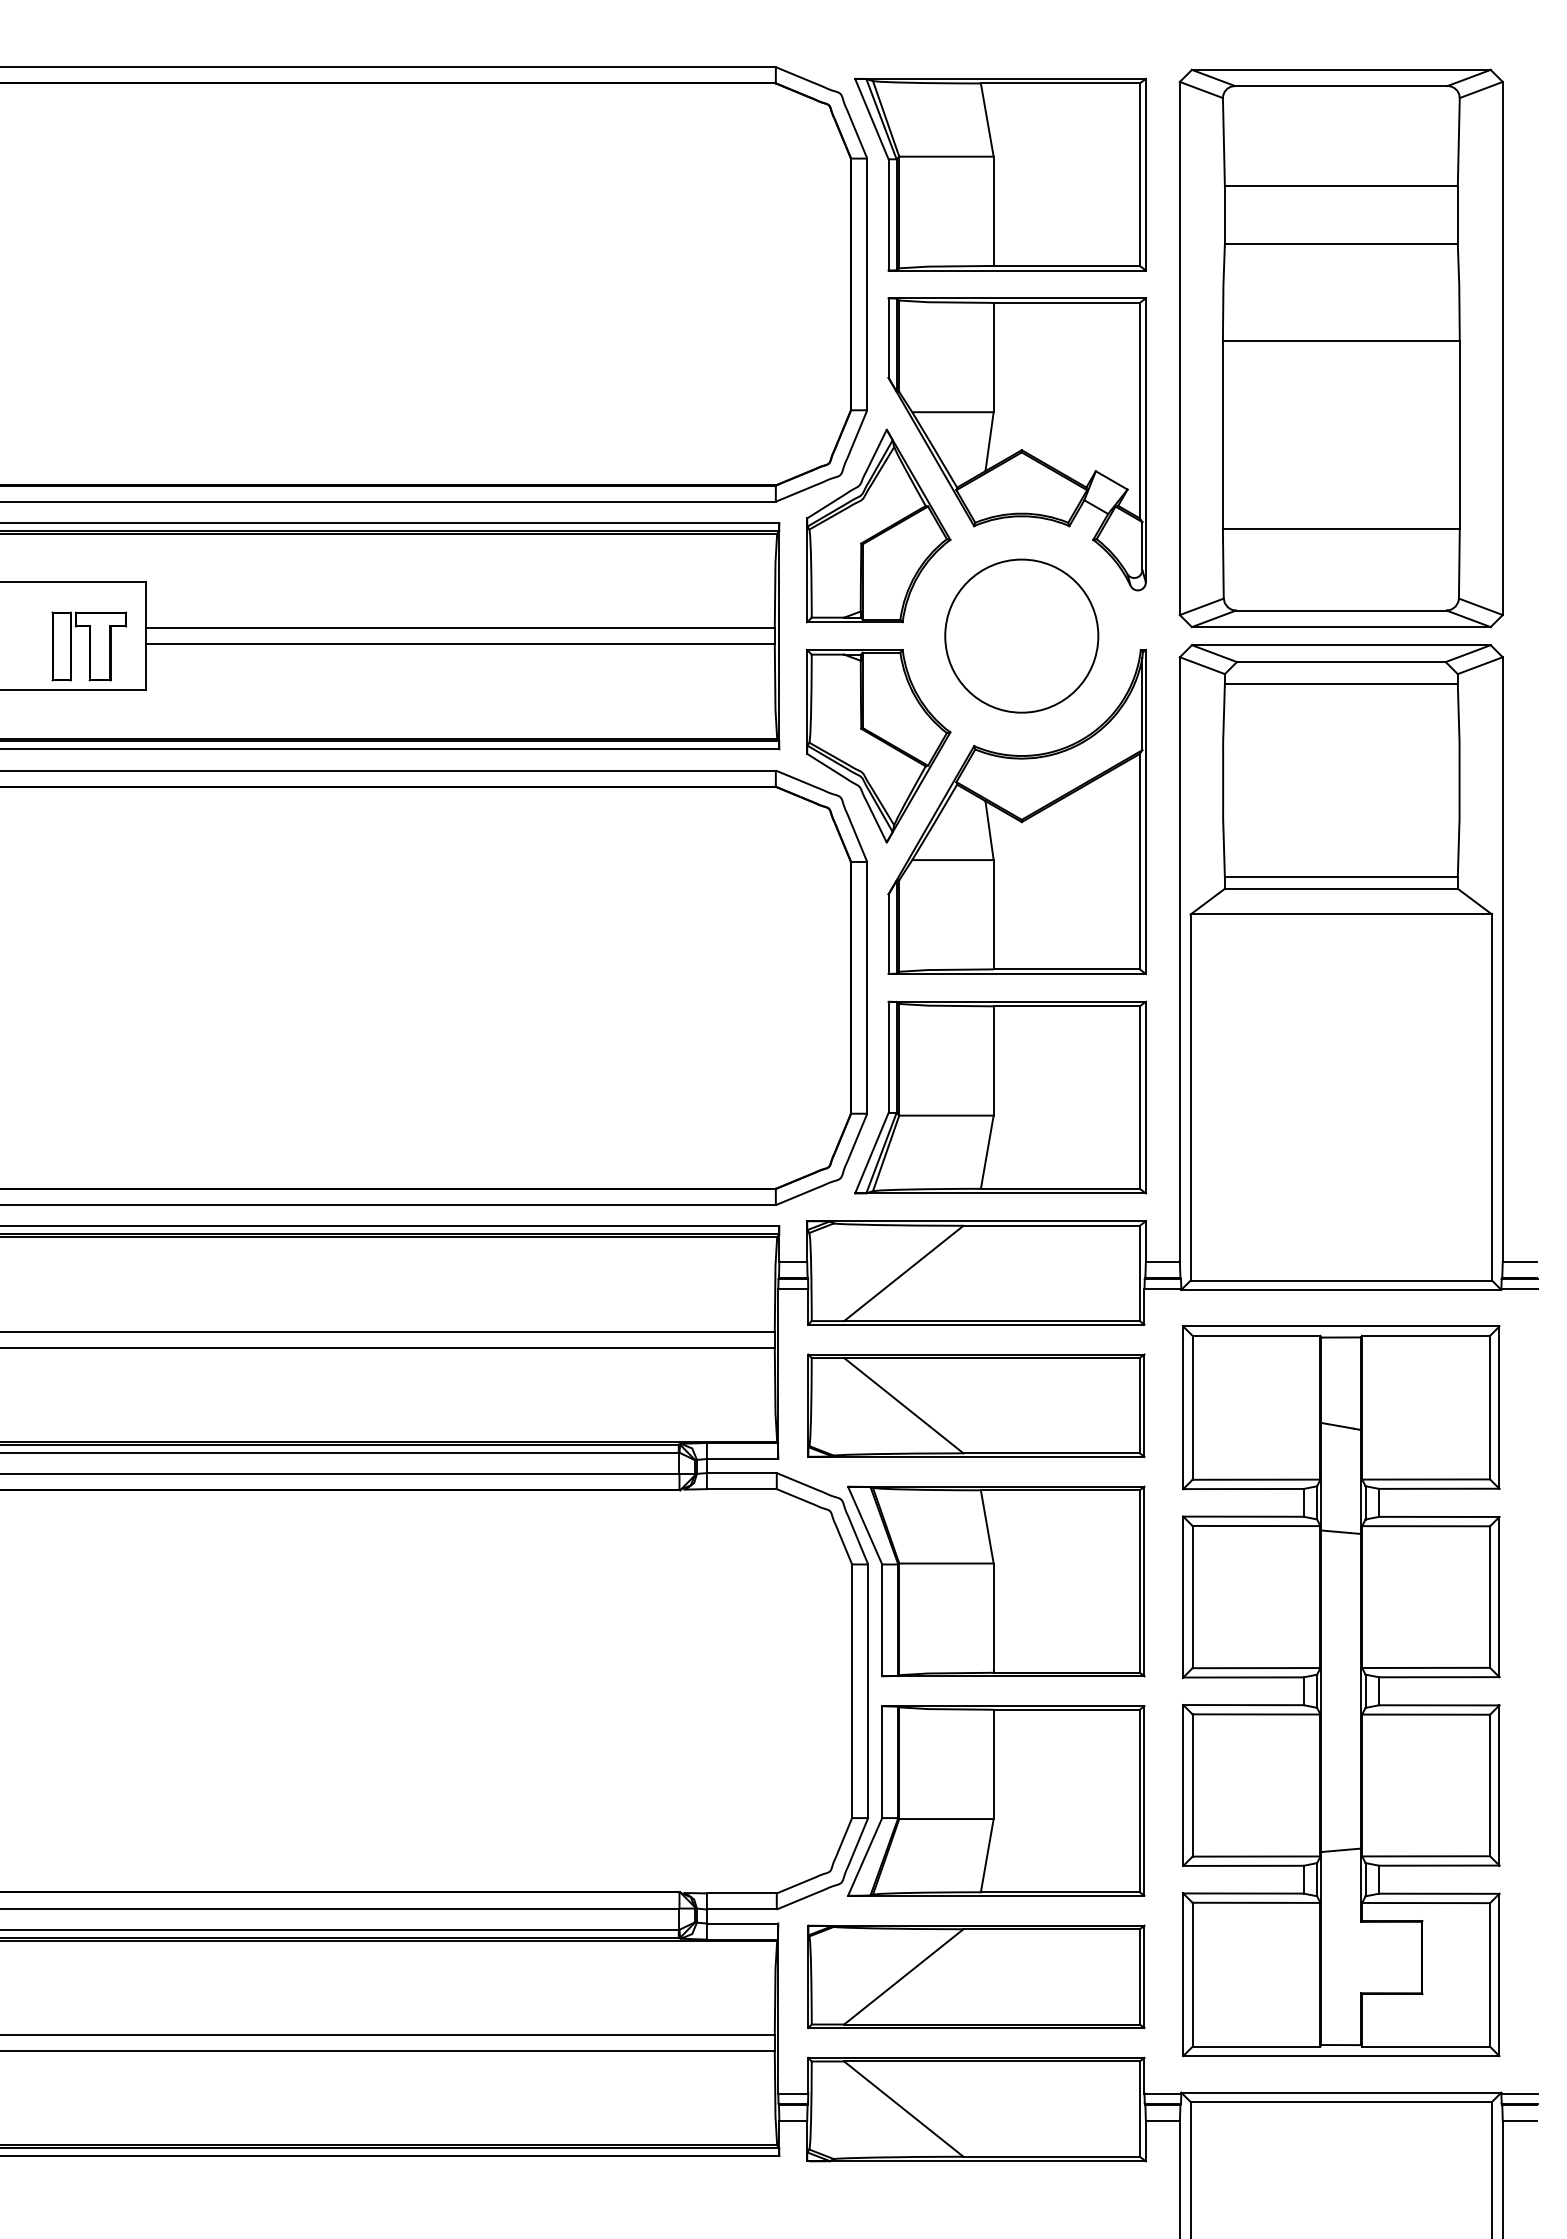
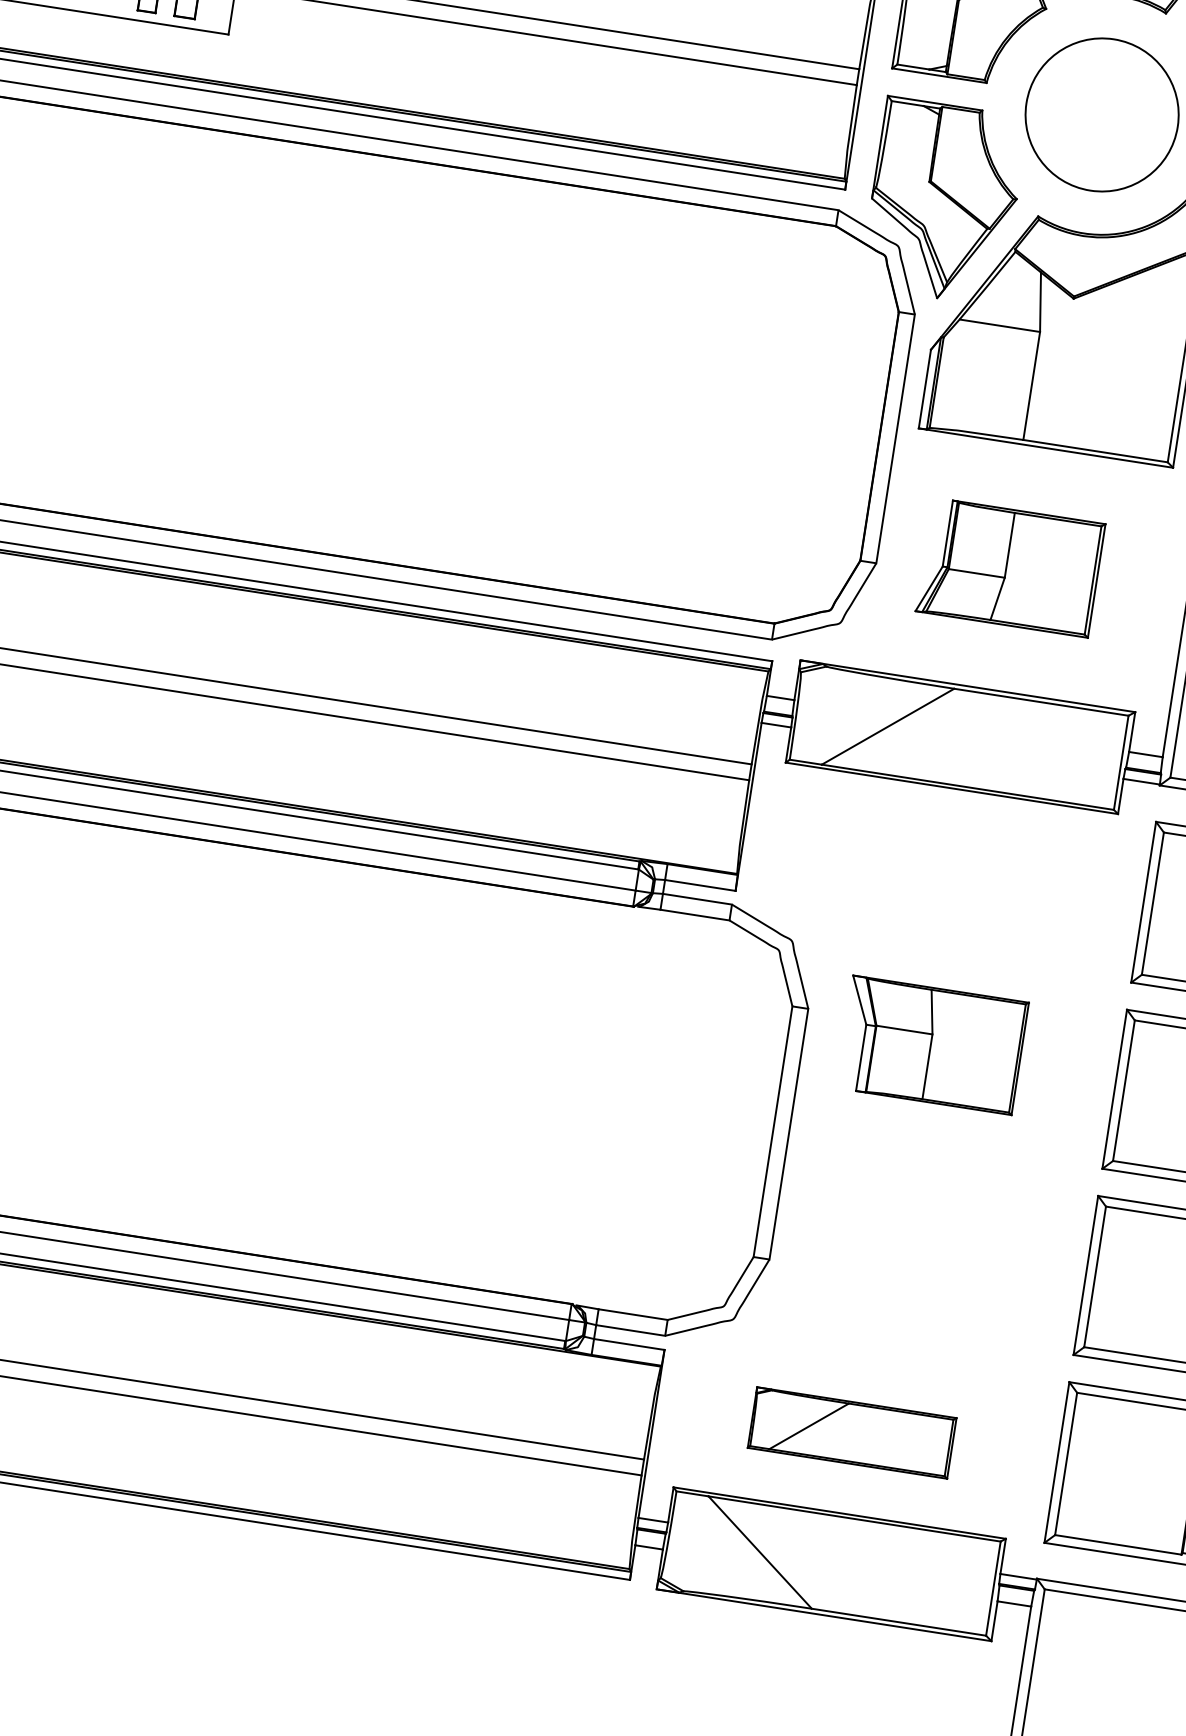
part: (1000, 1097) -> (1010, 567), size x0.6
part: (976, 1405) -> (939, 868), removed
part: (996, 1581) -> (932, 1045), size x0.6
part: (996, 1800) -> (899, 1261), removed
part: (976, 1976) -> (852, 1432), size x0.6

